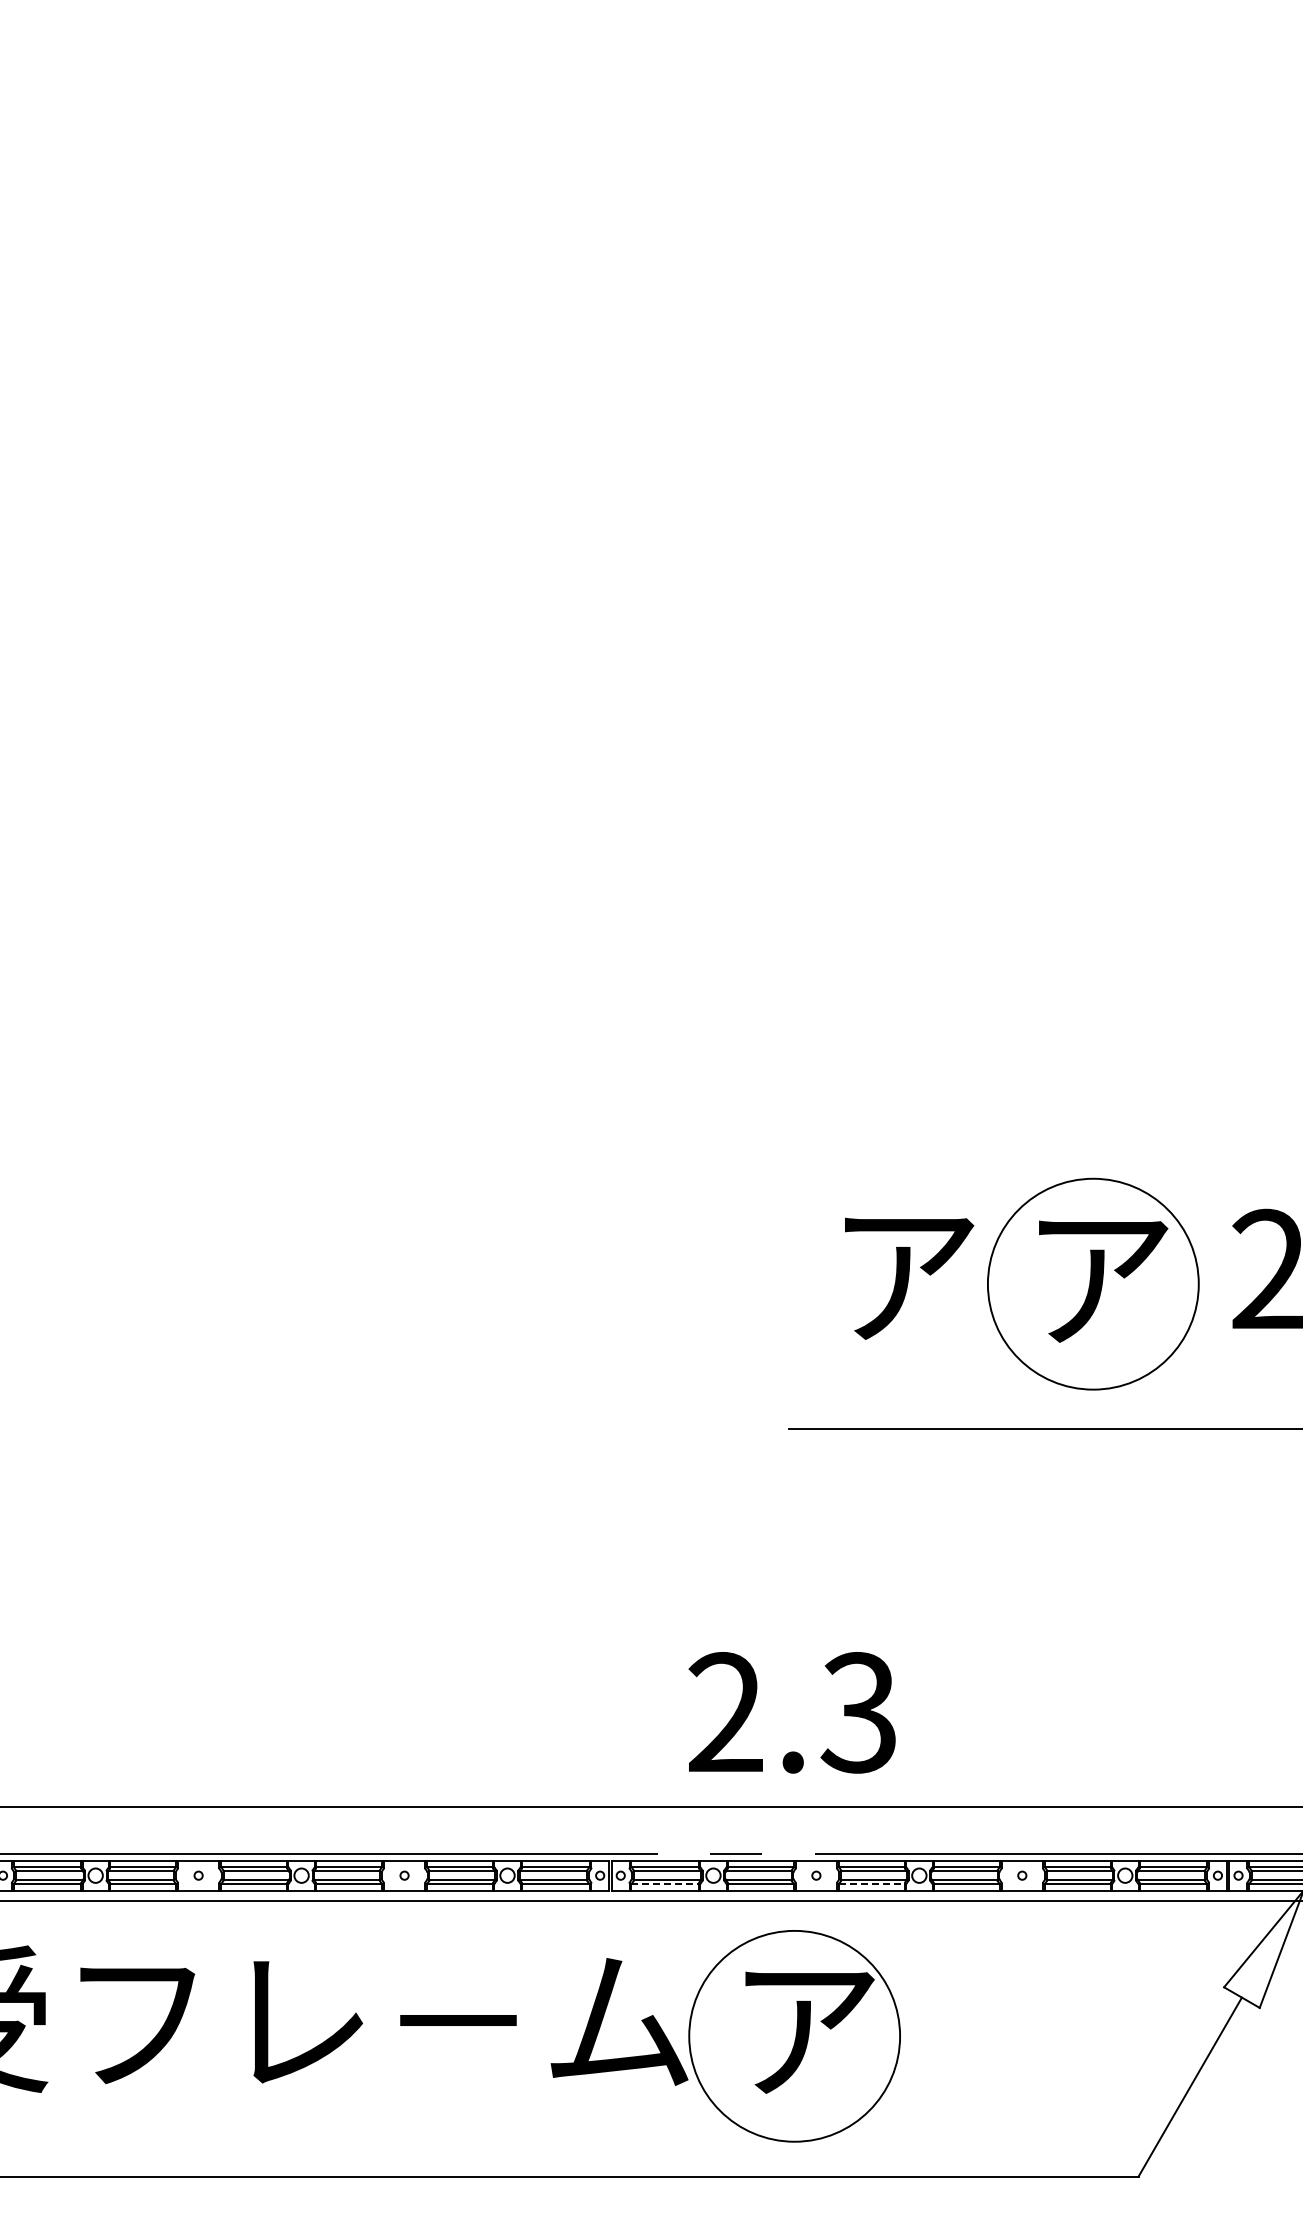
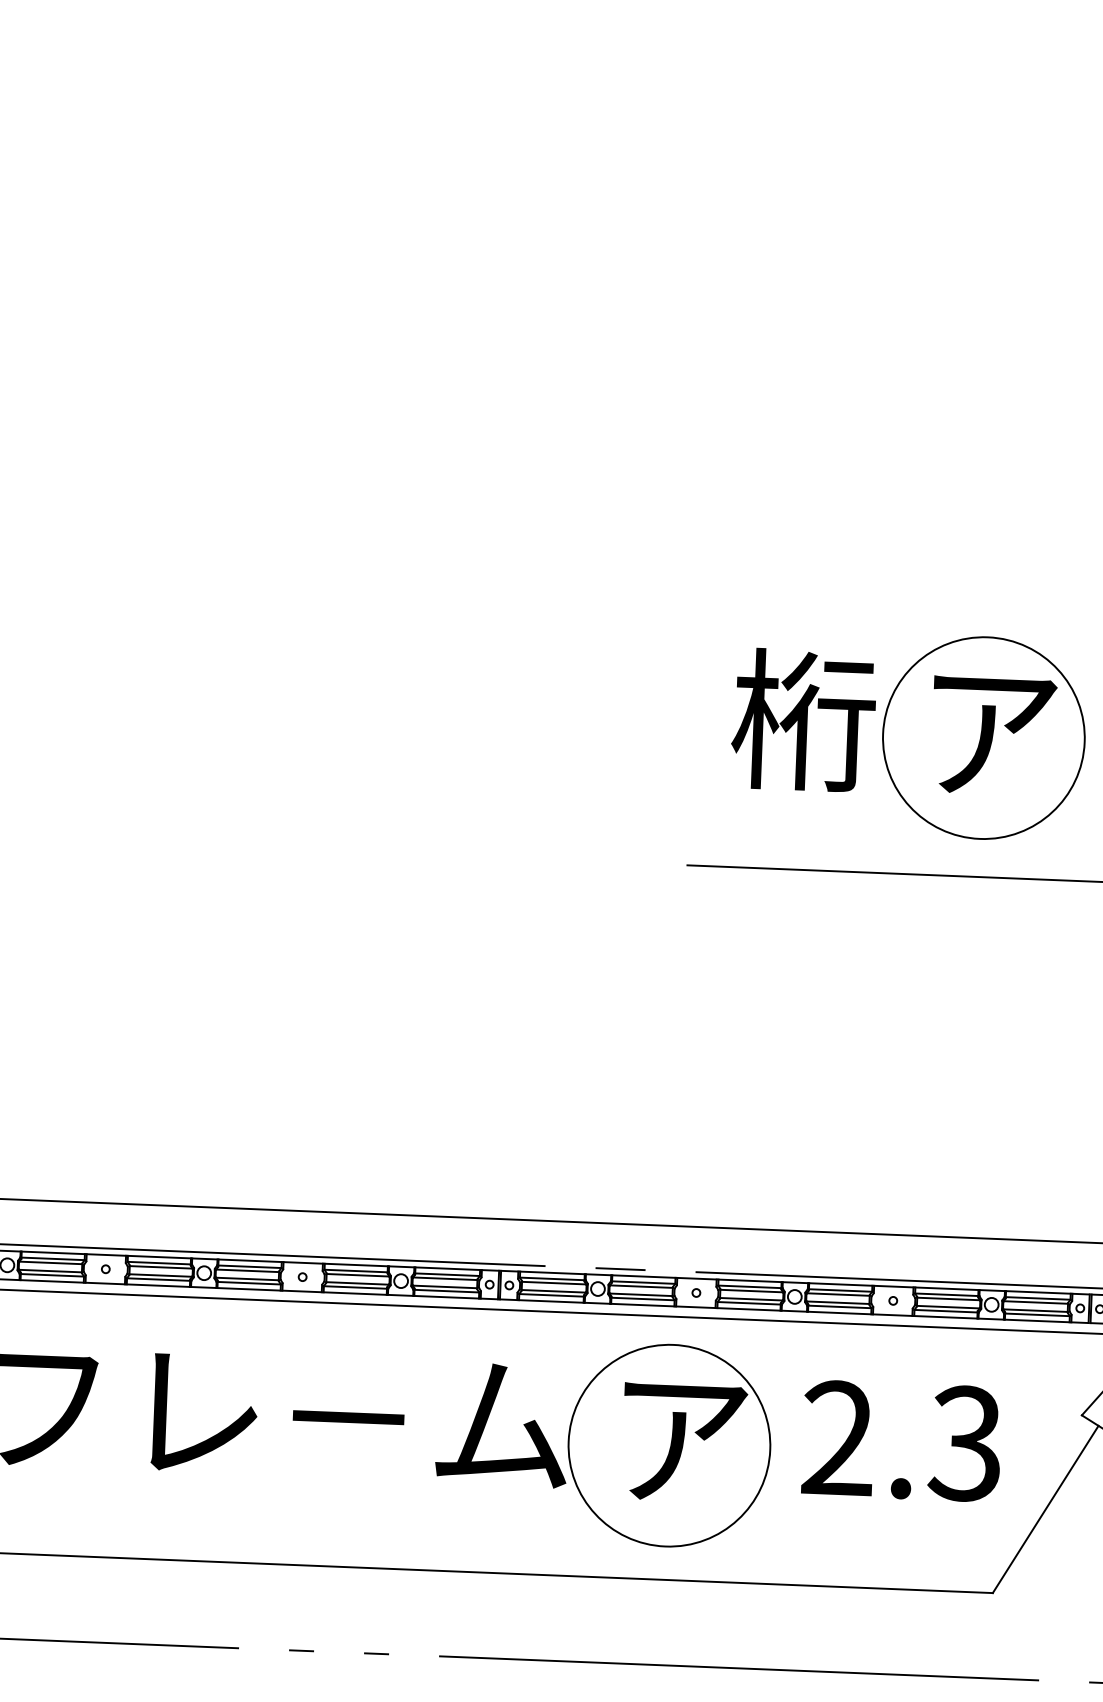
text: (904, 1272) -> (803, 719), ア -> 桁
text: (791, 1712) -> (901, 1440), moved
line: (666, 1884) -> (552, 1295), dashed -> solid
line: (872, 1884) -> (749, 1303), dashed -> solid

